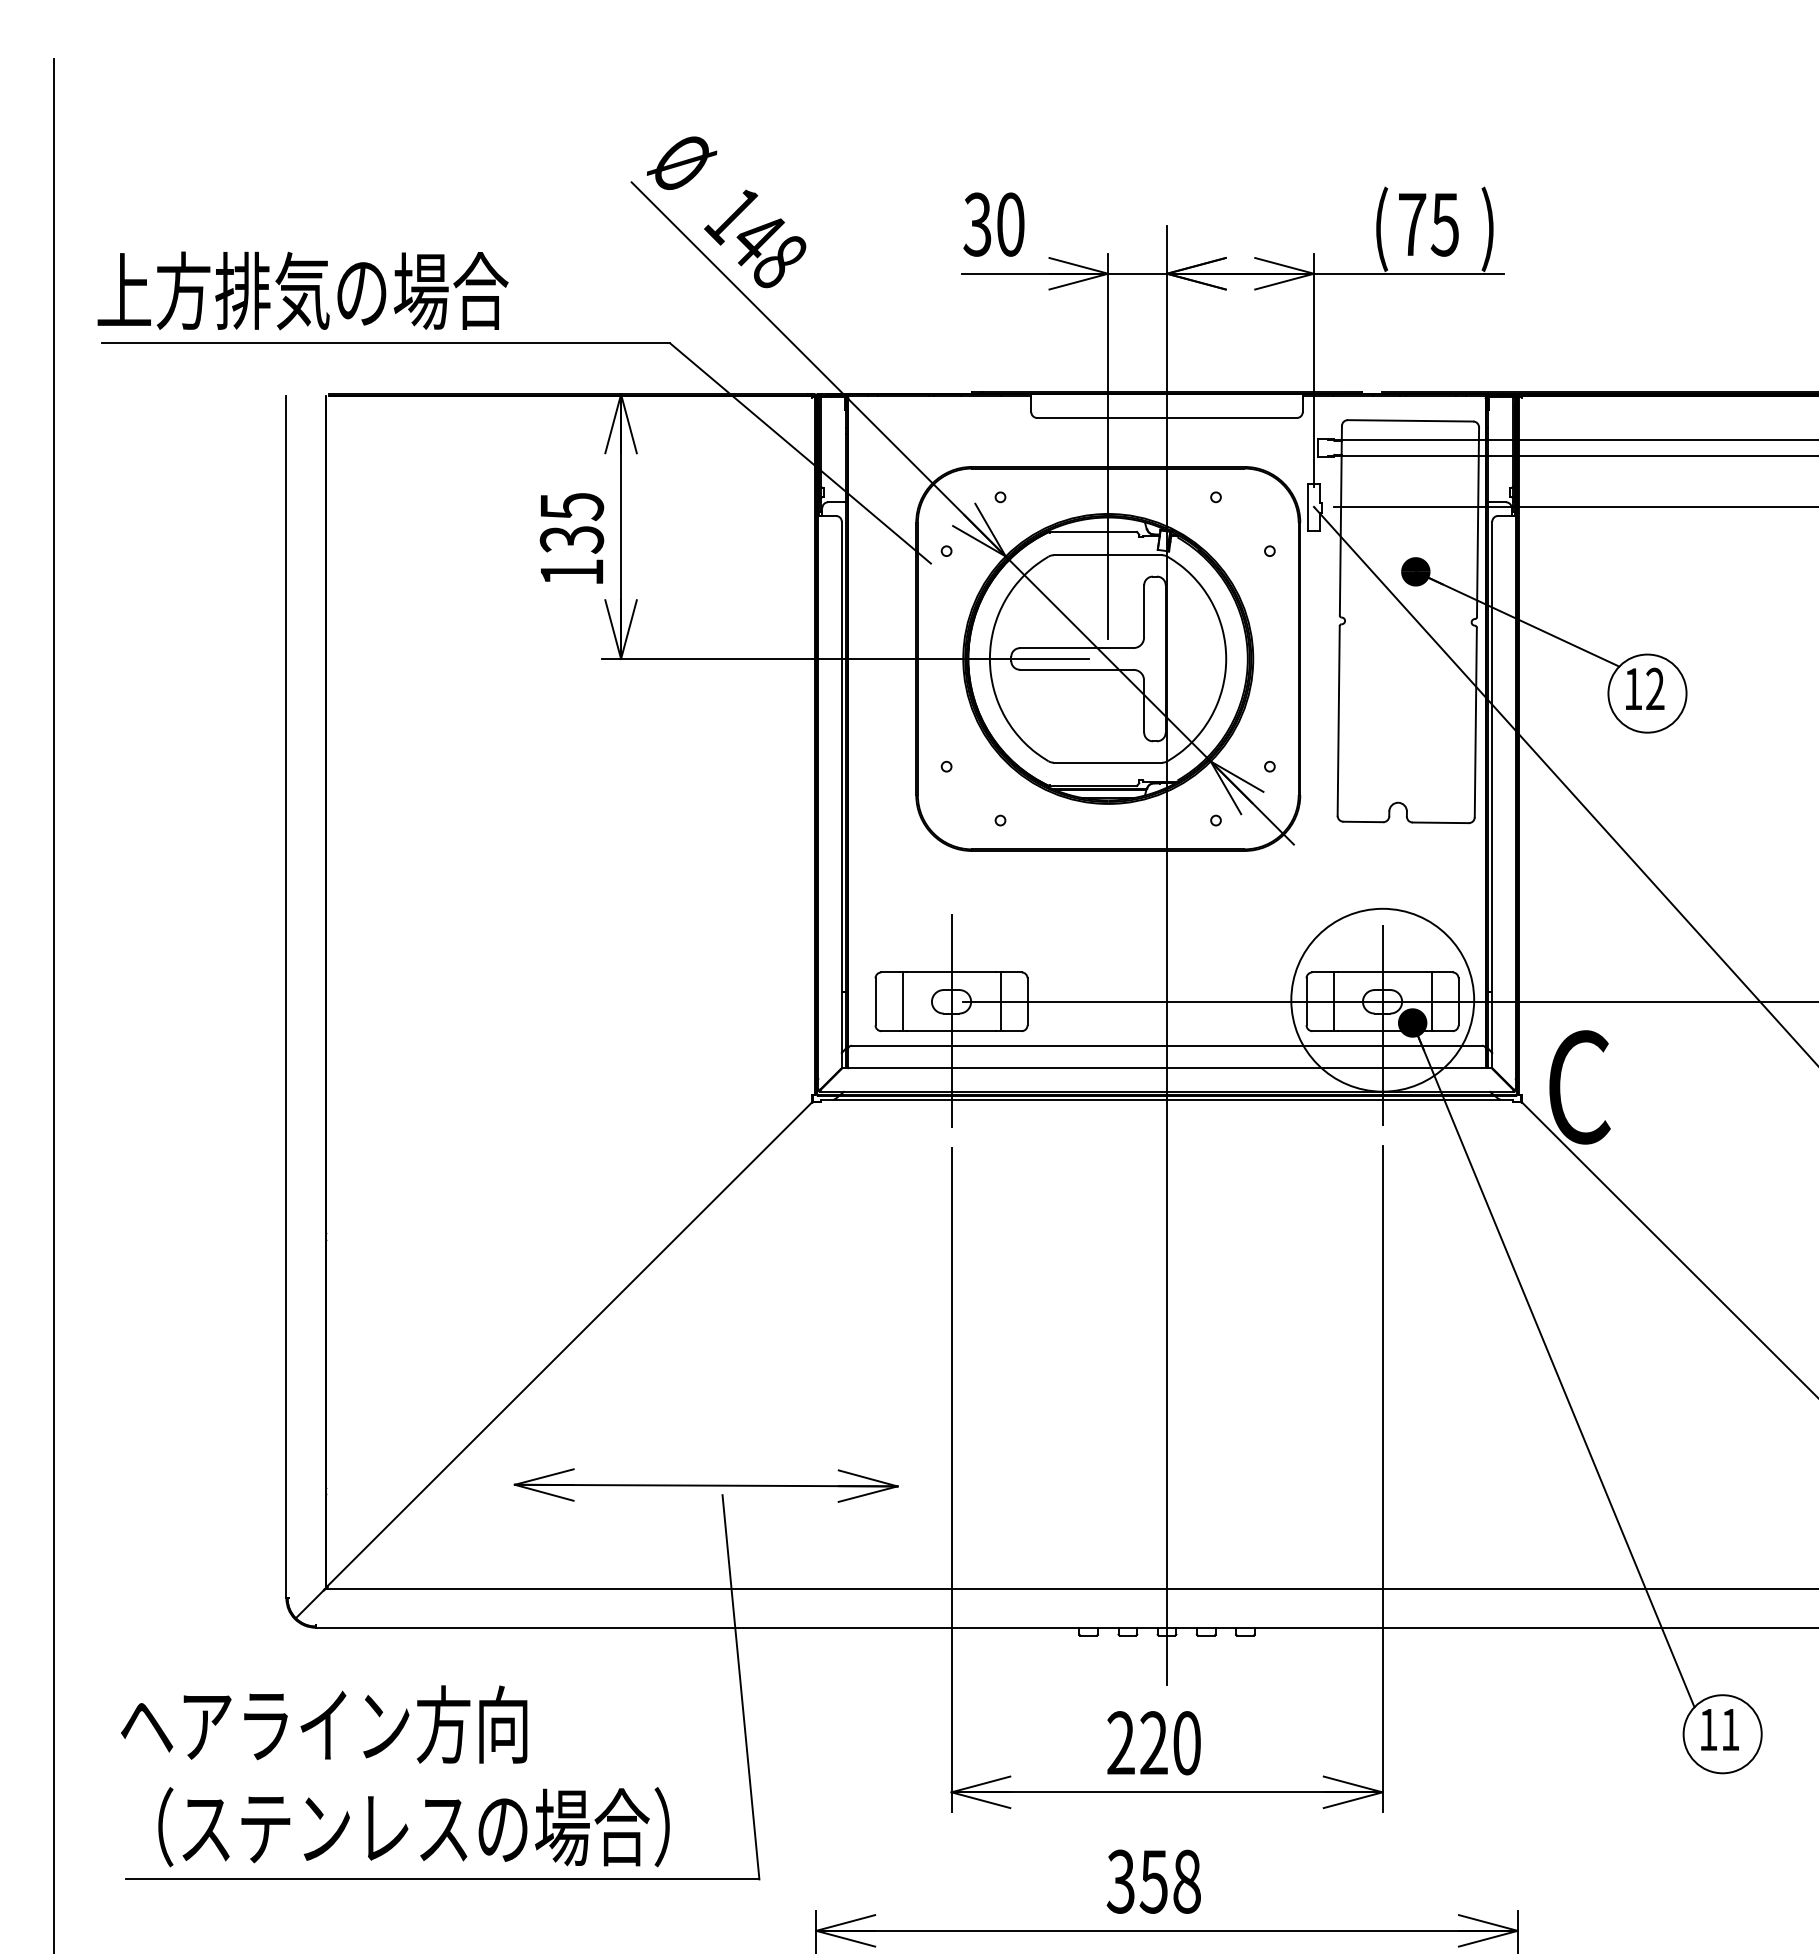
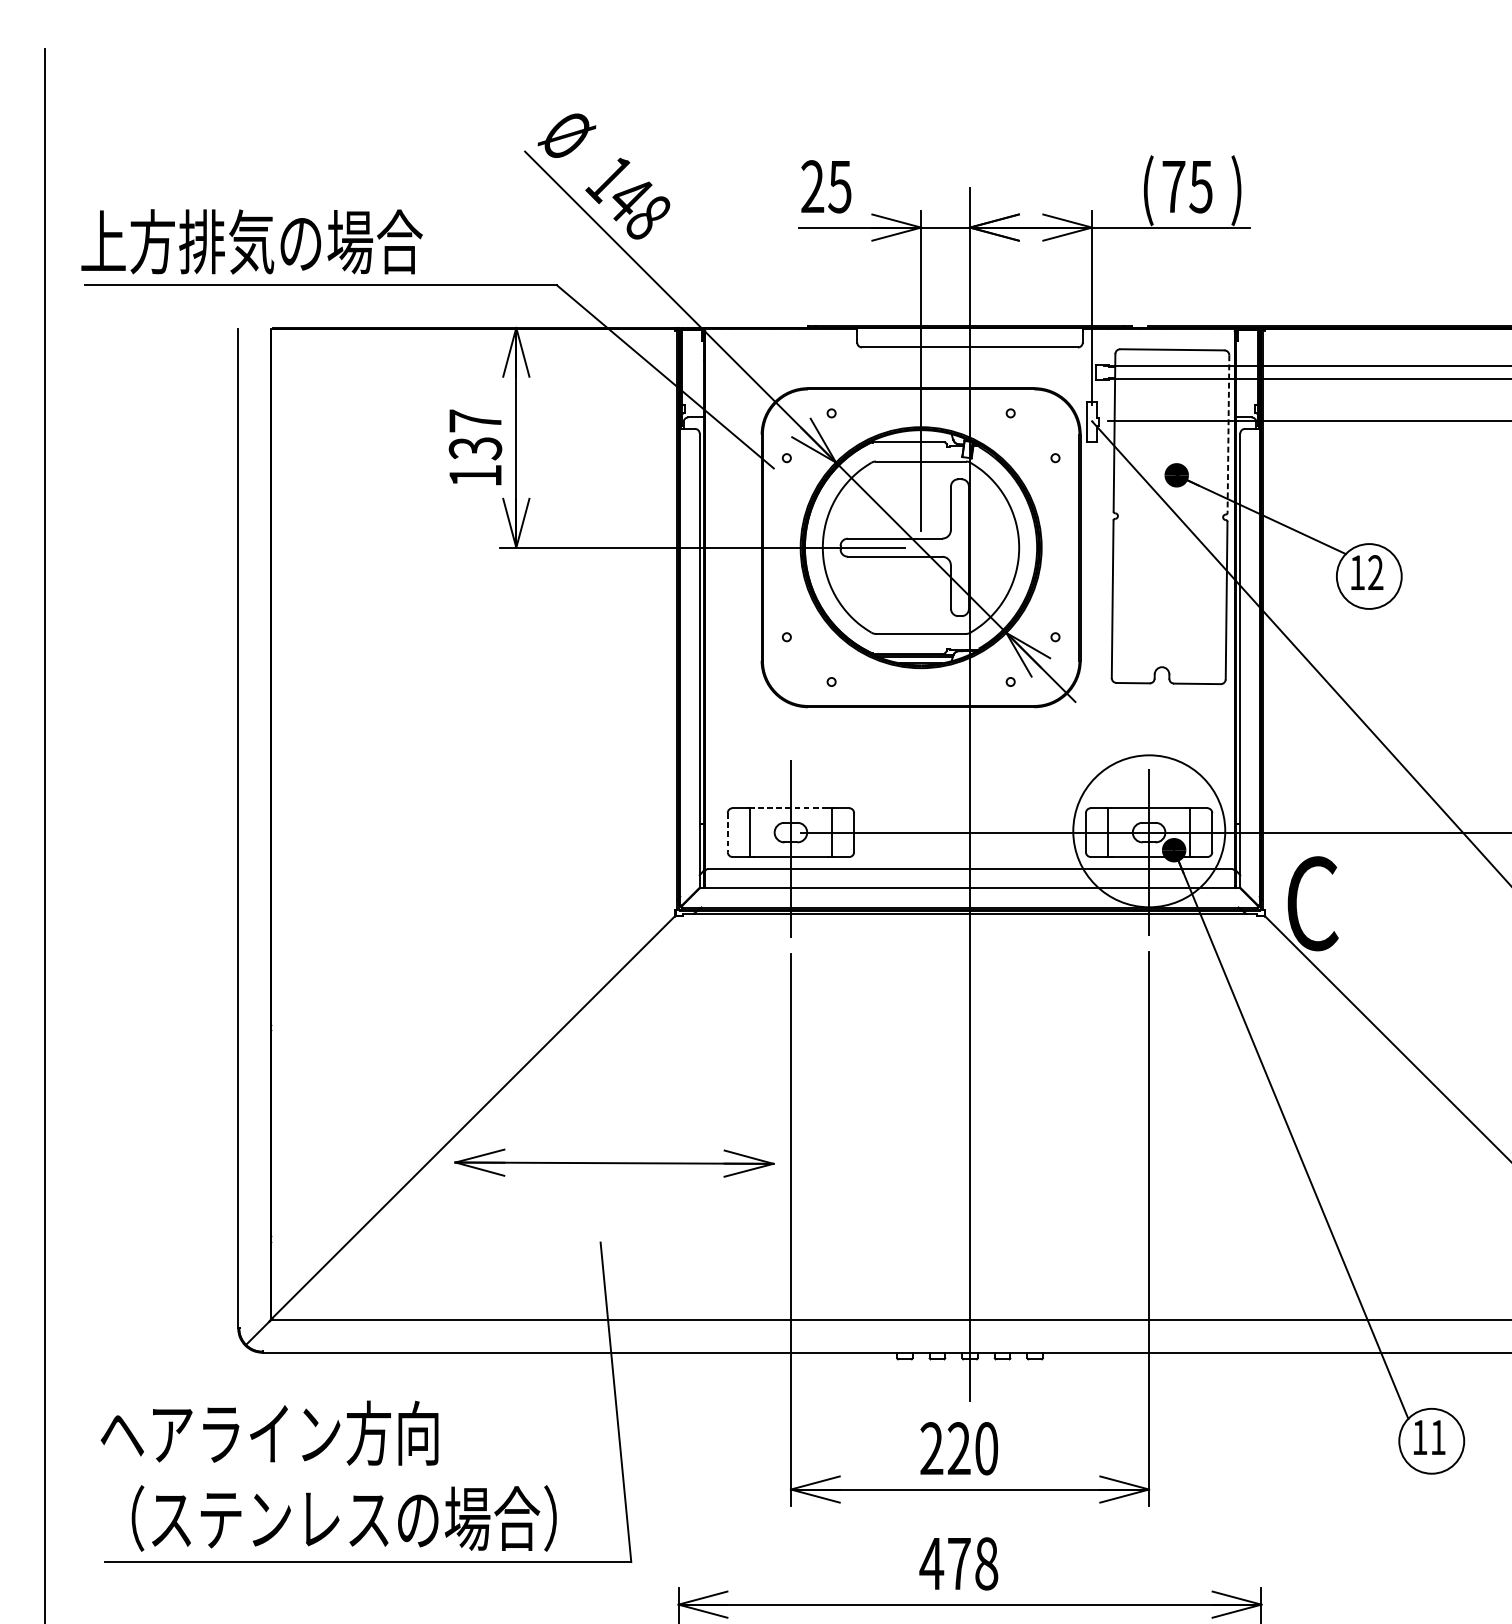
text: (993, 224) -> (825, 186), 30 -> 25
text: (572, 506) -> (475, 421), 135 -> 137
line: (1478, 522) -> (1228, 434), solid -> dashed
line: (951, 972) -> (790, 808), solid -> dashed
line: (875, 1001) -> (727, 832), solid -> dashed
part: (705, 1485) -> (613, 1163), moved
text: (1136, 1881) -> (944, 1563), 358 -> 478

